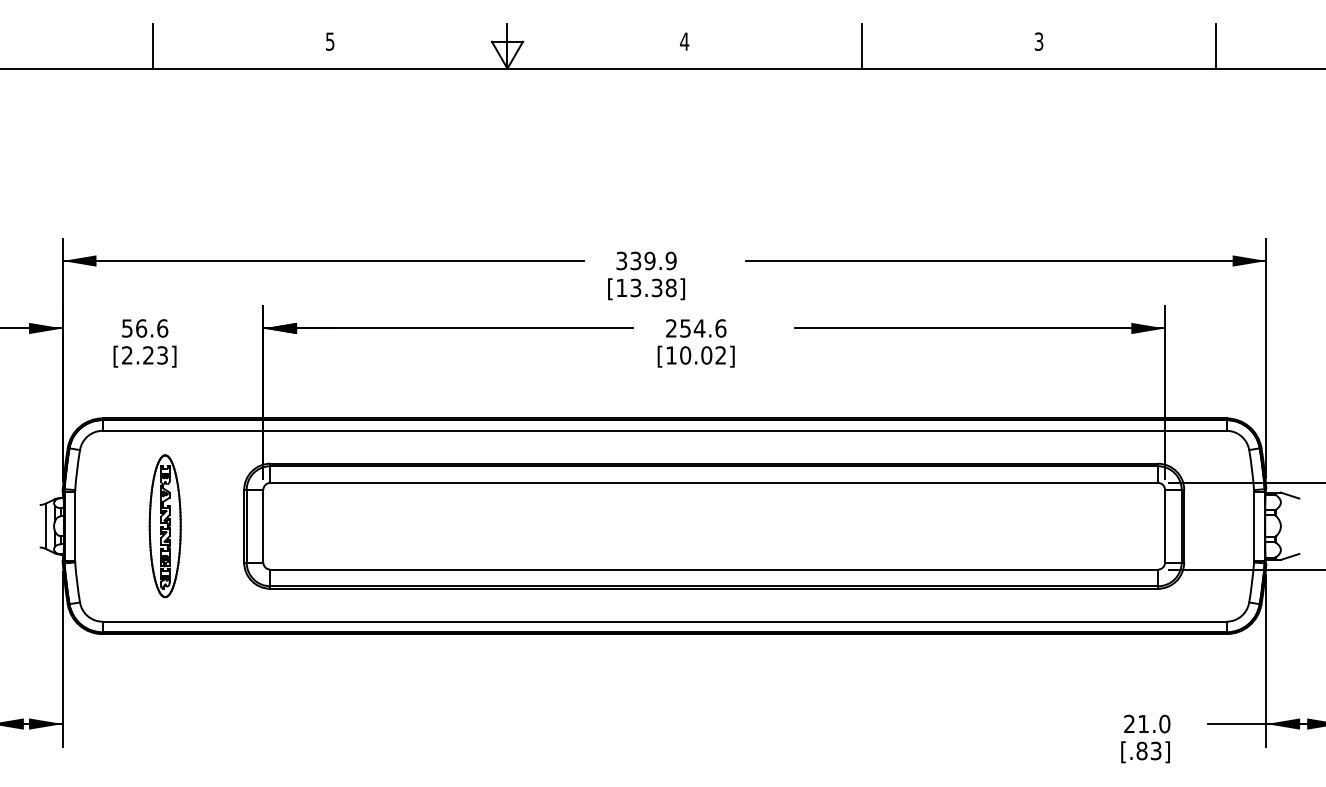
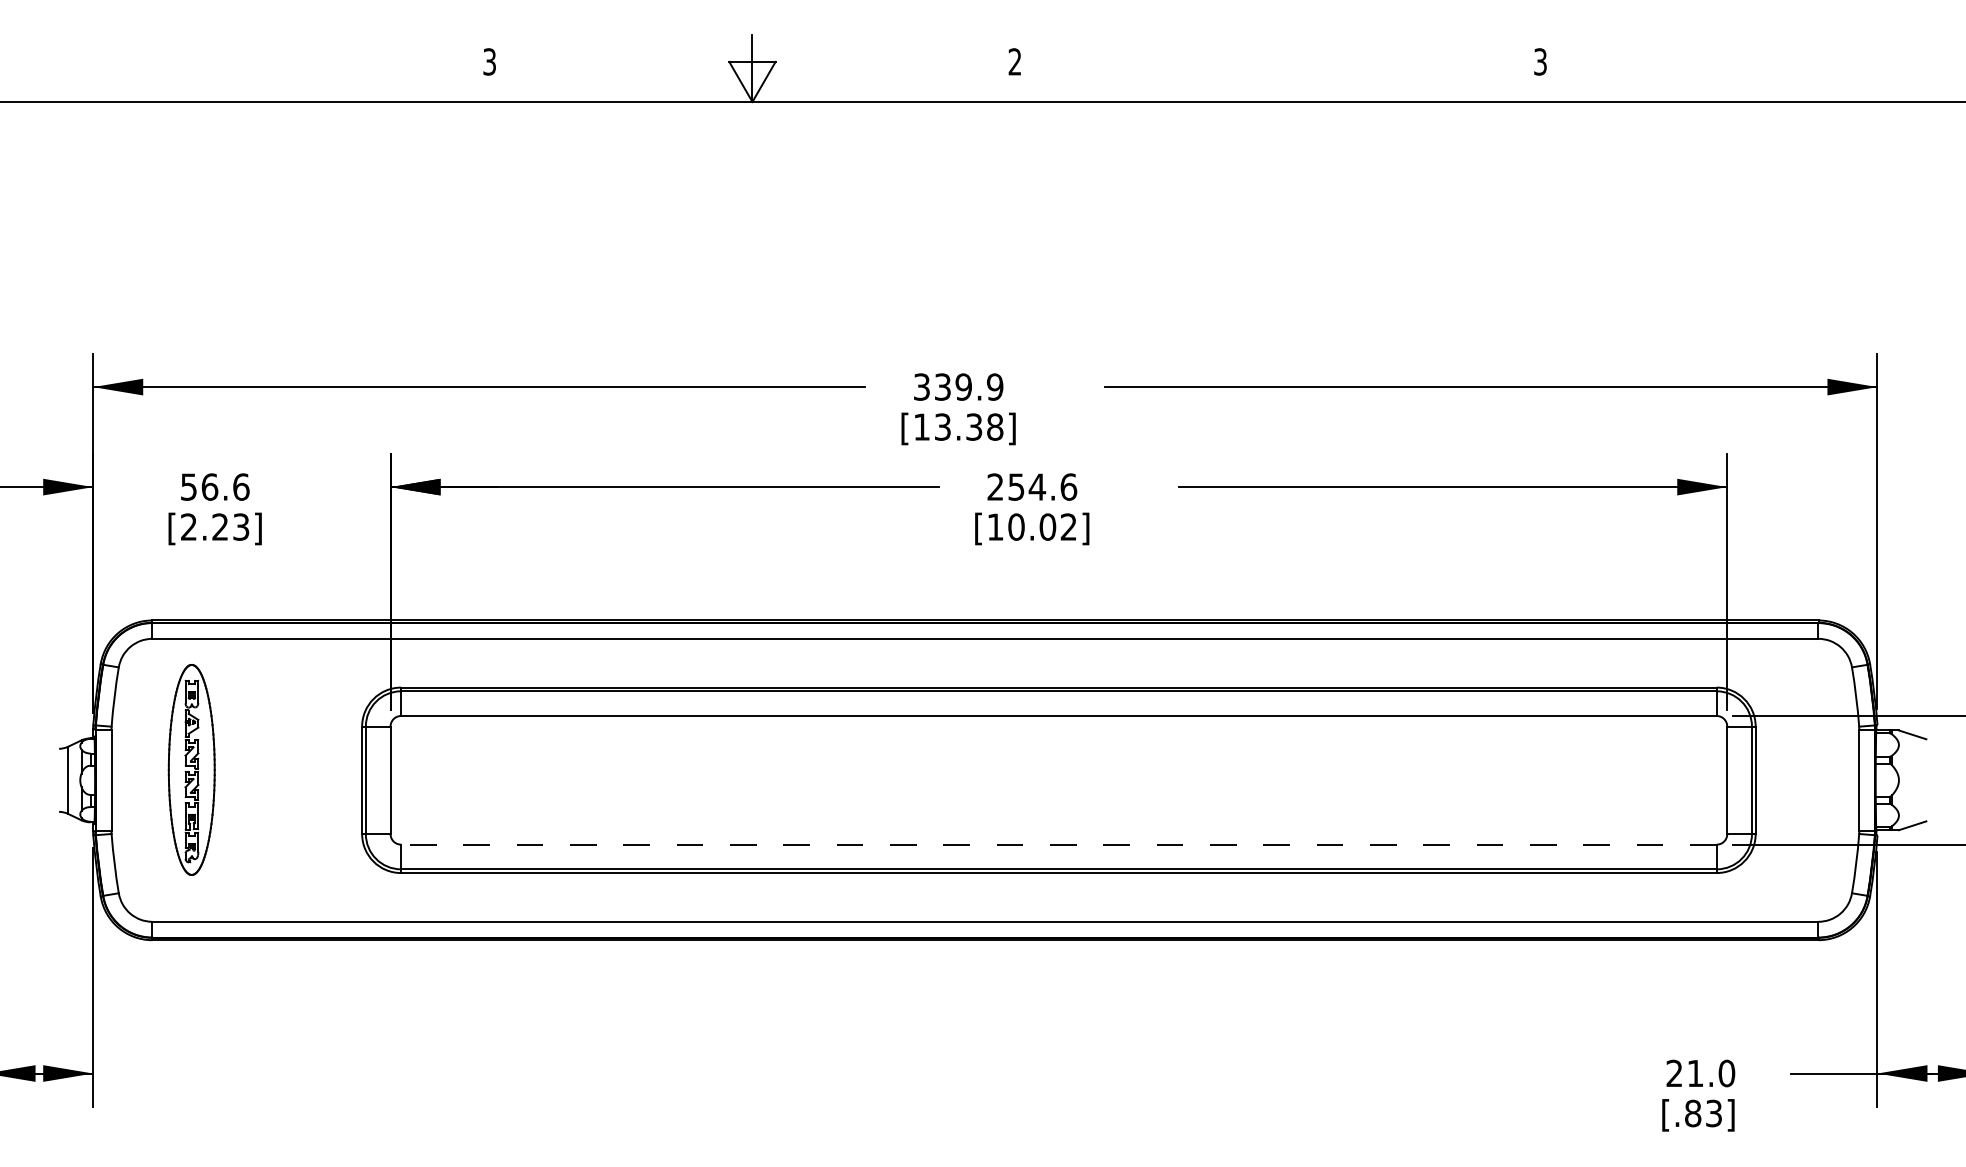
text: (330, 40) -> (490, 60), 5 -> 3
text: (684, 41) -> (1014, 61), 4 -> 2
line: (153, 45) -> (227, 67), removed
line: (861, 45) -> (1277, 67), removed
line: (1216, 45) -> (1803, 67), removed
part: (164, 526) -> (190, 770), moved
line: (714, 569) -> (1059, 844), solid -> dashed

